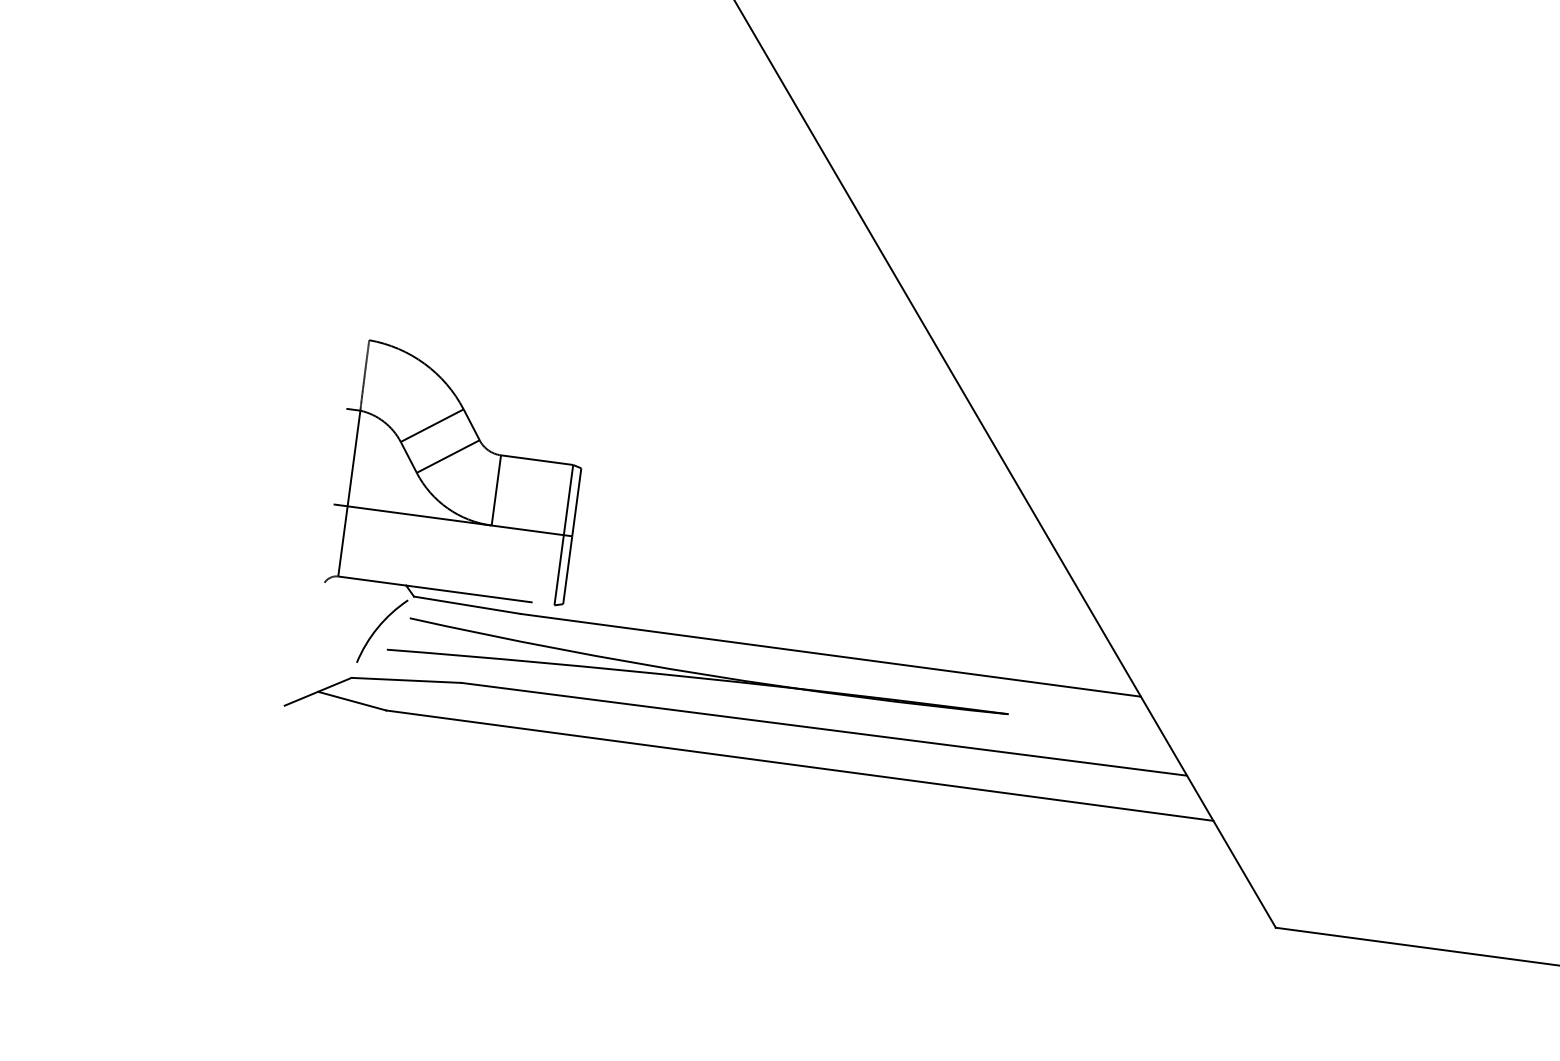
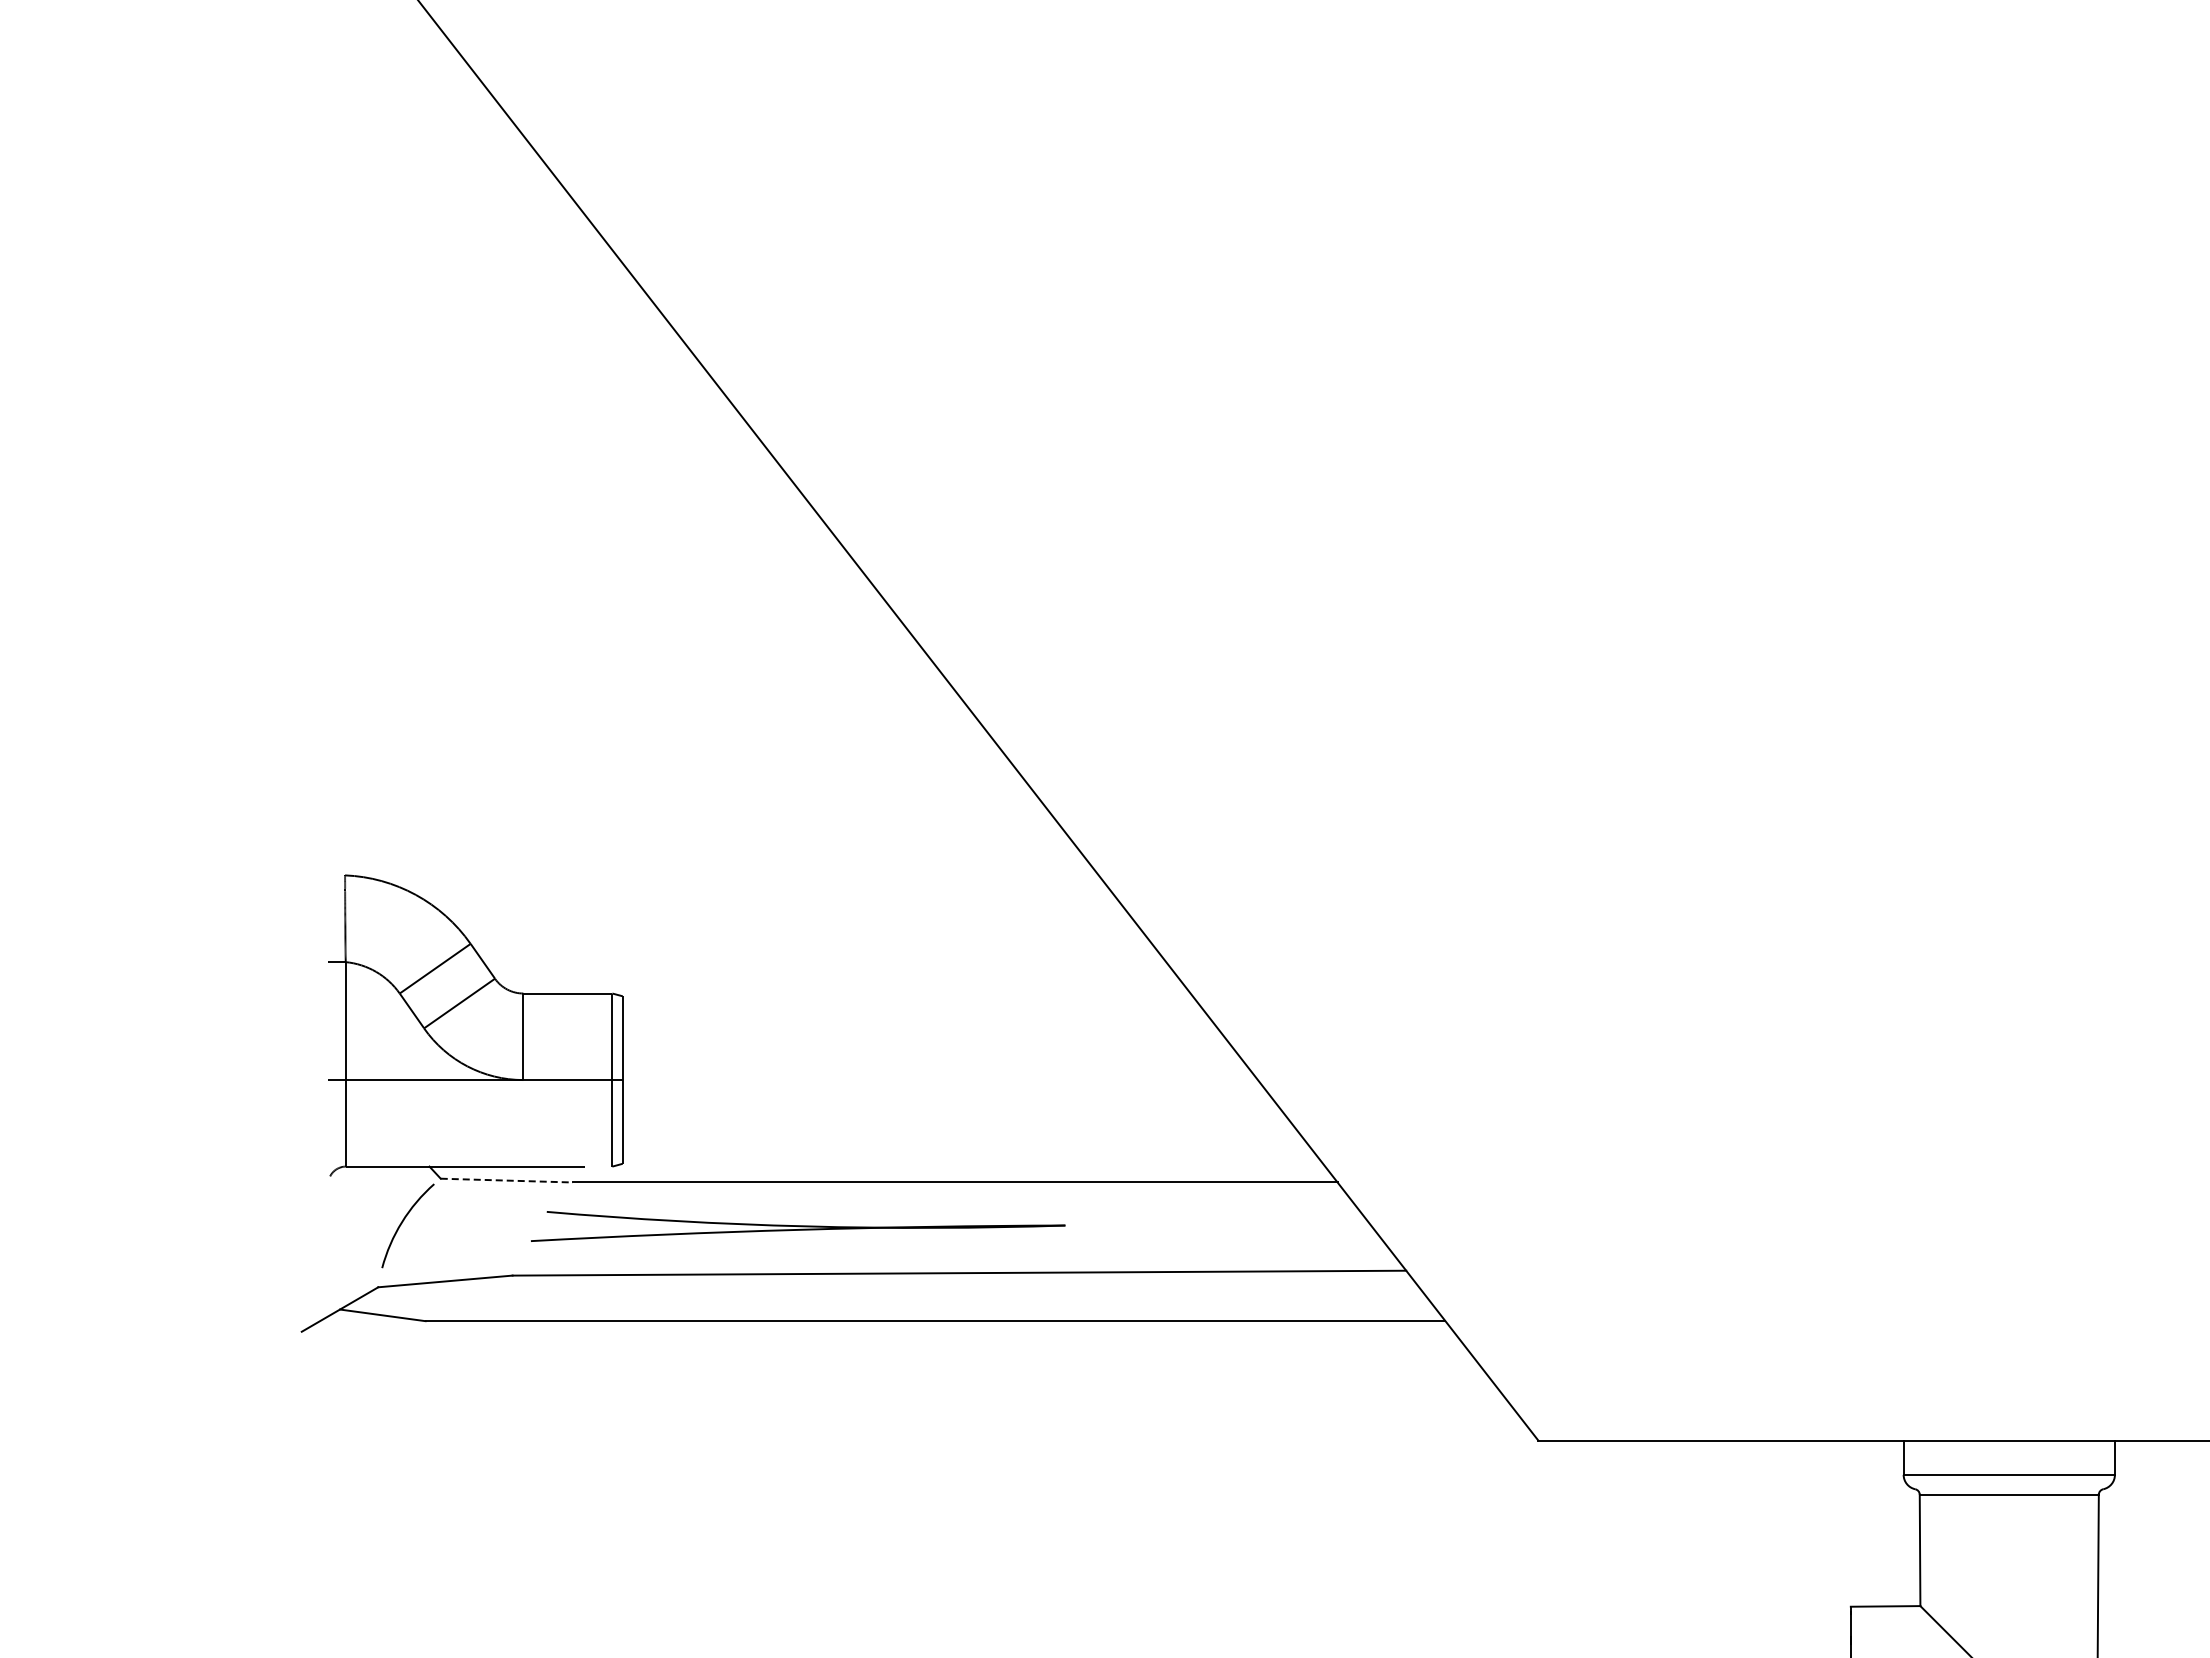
line: (467, 605) -> (507, 1180), solid -> dashed
part: (698, 673) -> (797, 1226), size x0.7

